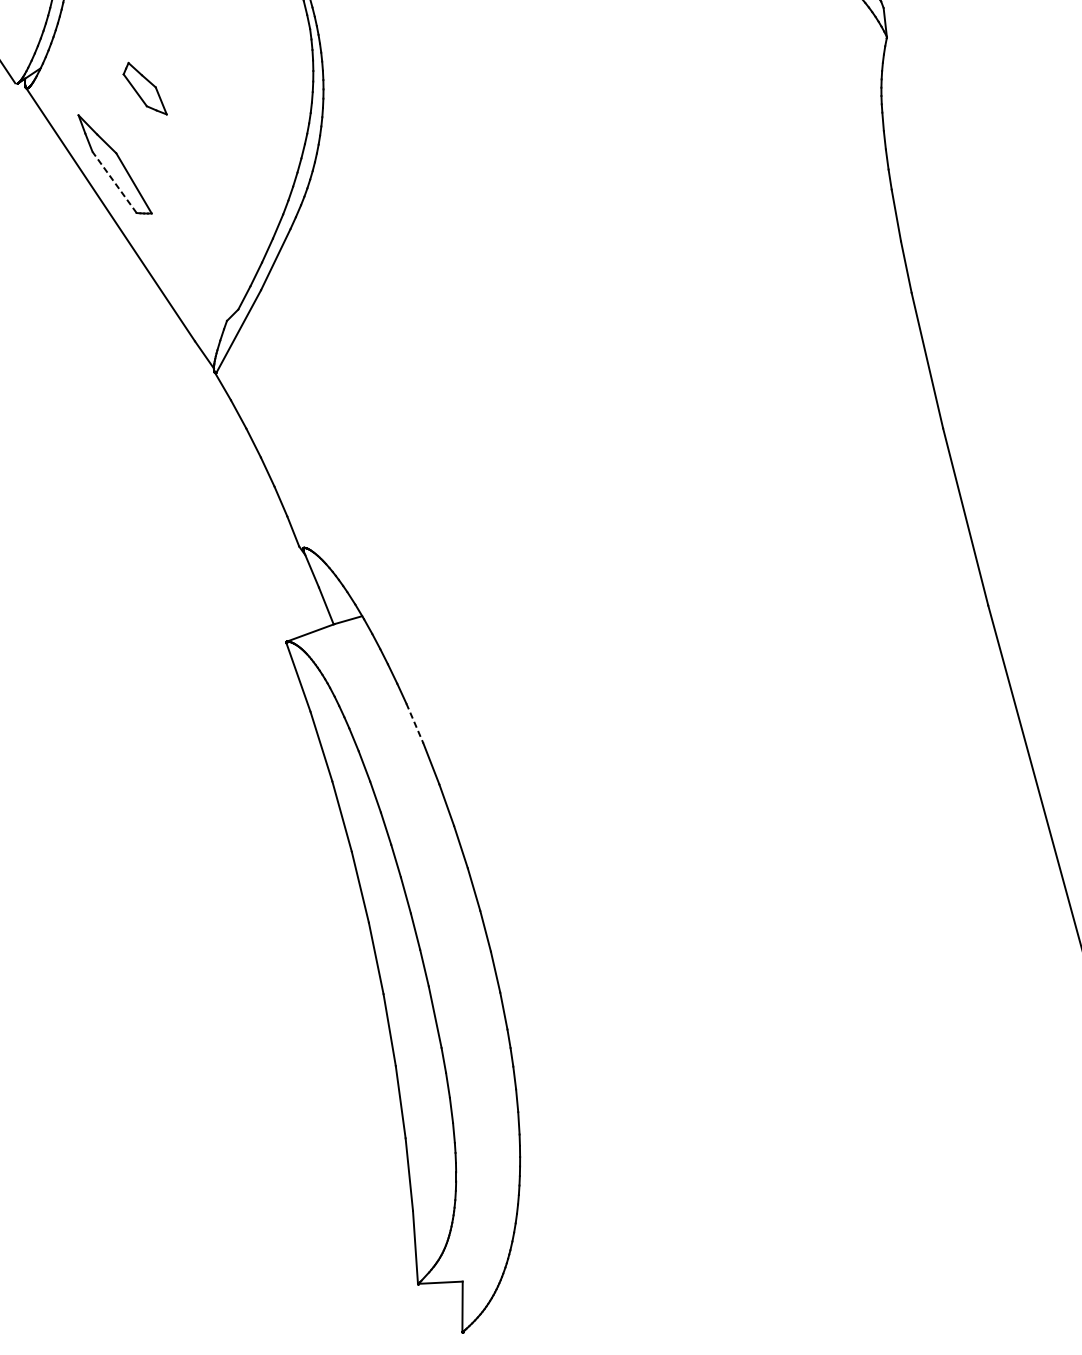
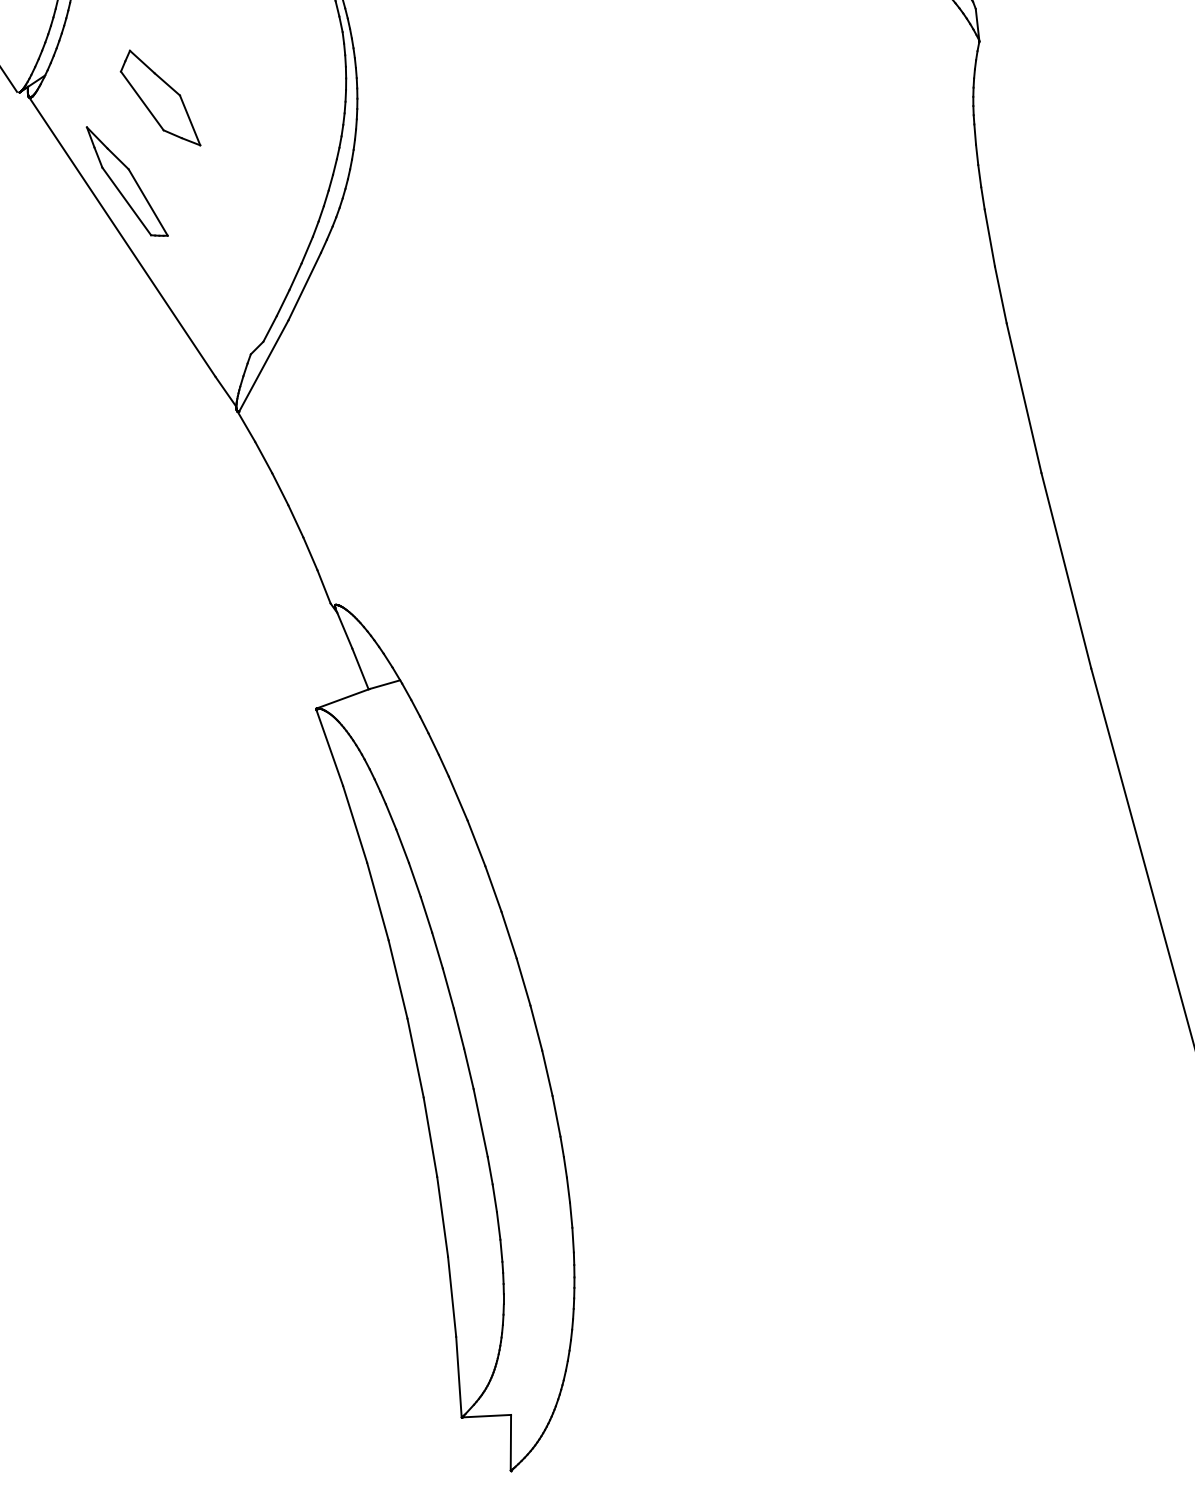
part: (145, 88) -> (160, 97), size x1.67
line: (114, 182) -> (126, 201), dashed -> solid
line: (415, 723) -> (458, 798), dashed -> solid

